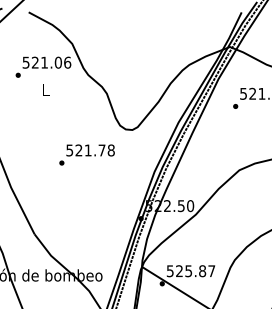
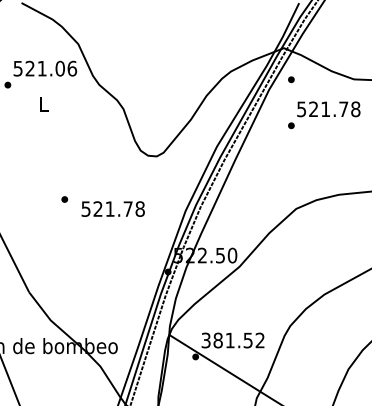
part: (235, 71) -> (291, 79), added
text: (90, 150) -> (112, 208), moved
text: (191, 271) -> (233, 340), 525.87 -> 381.52

